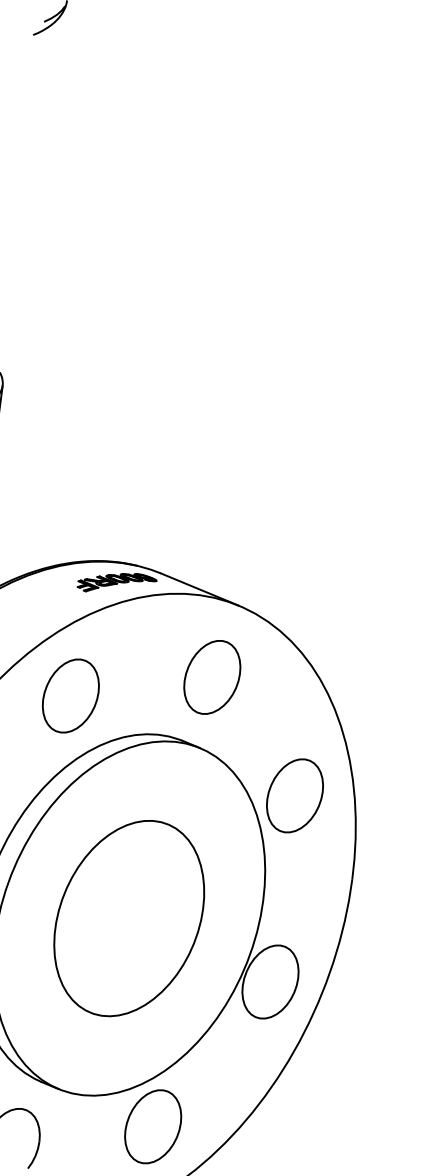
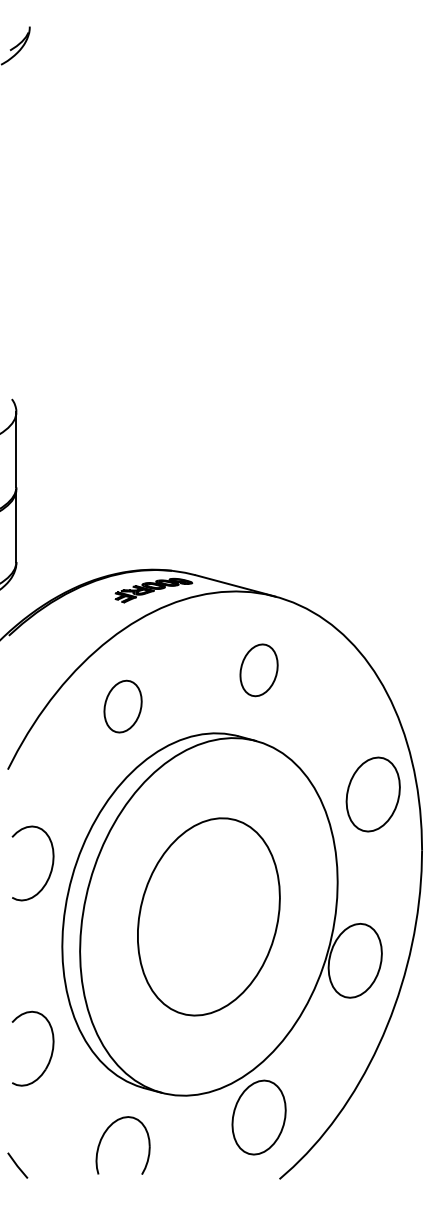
part: (211, 677) -> (258, 670), size x0.7
part: (70, 695) -> (122, 706), size x0.7
part: (294, 795) -> (372, 794), moved

